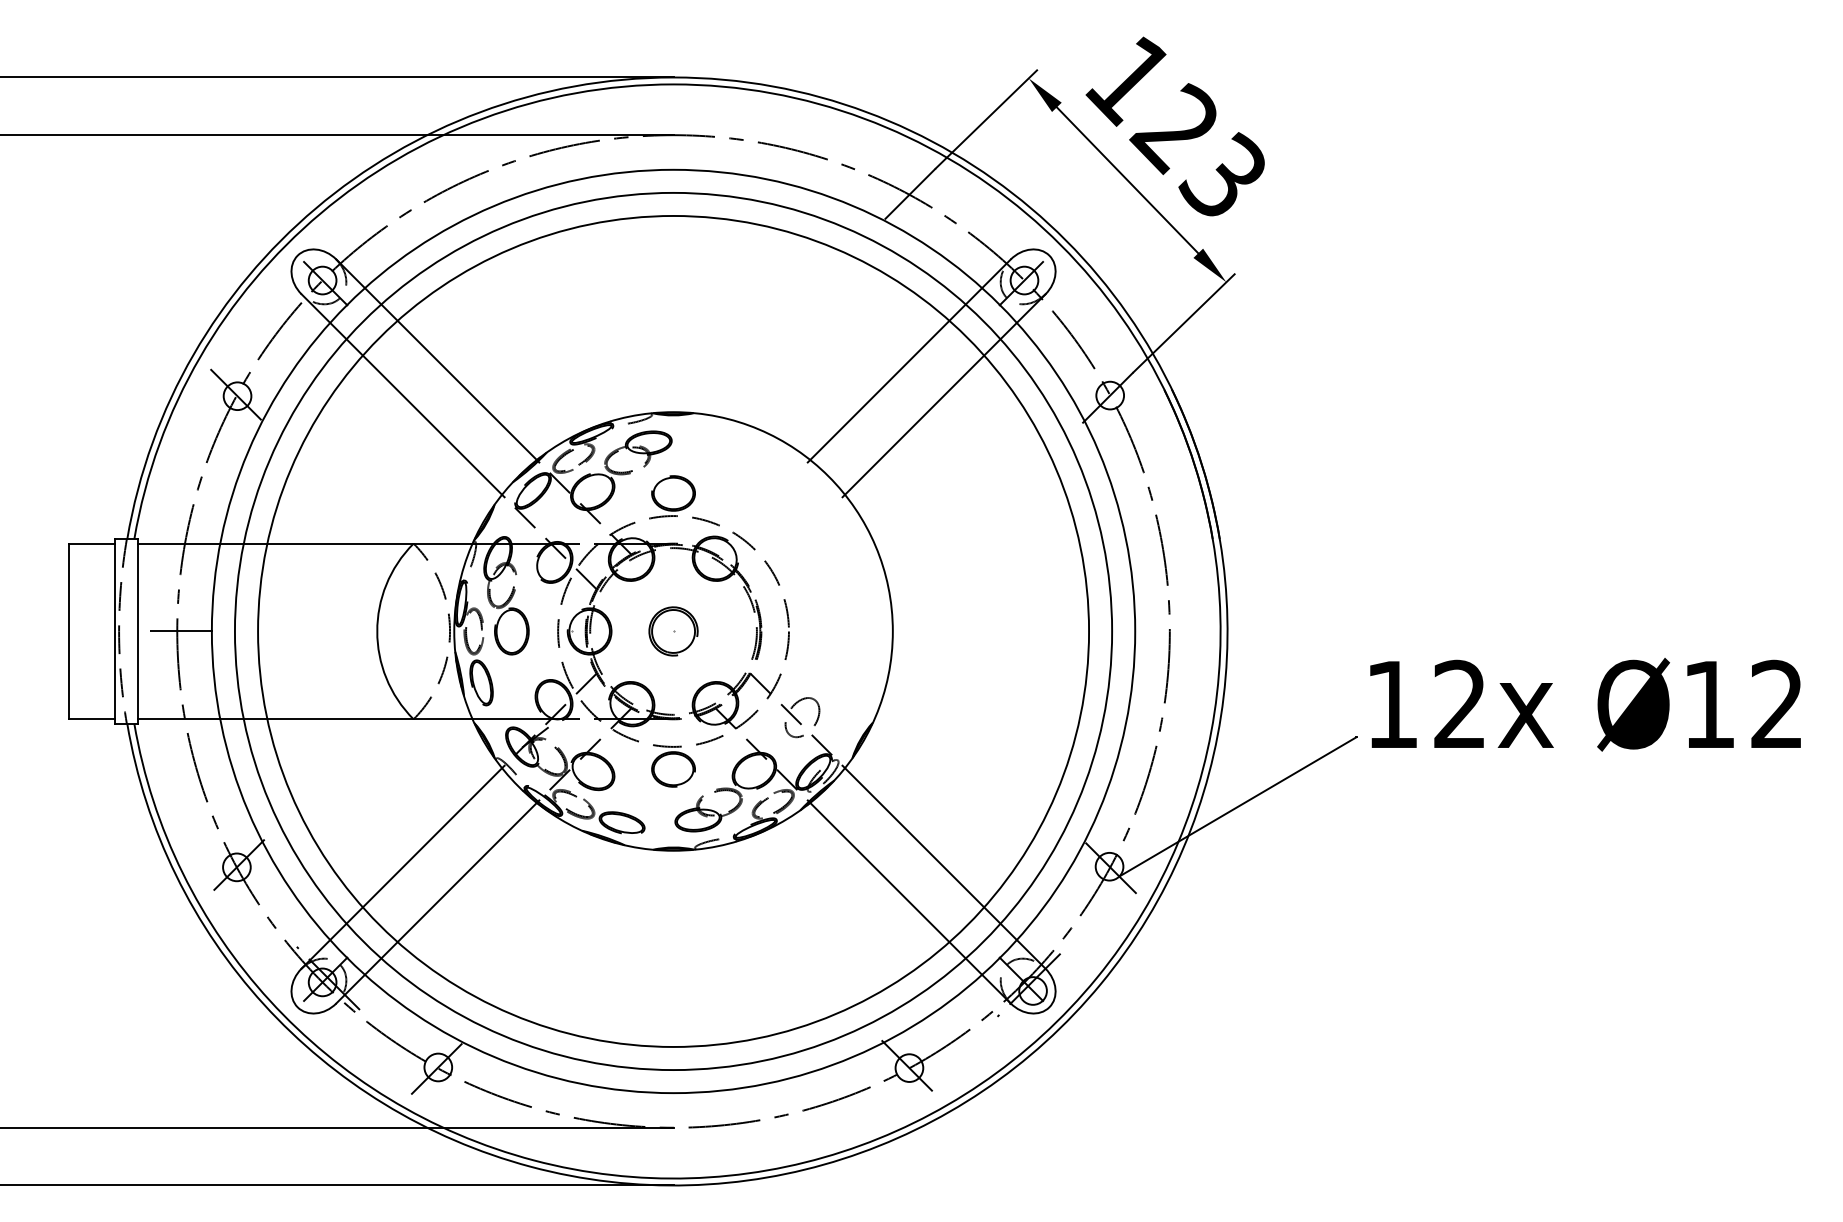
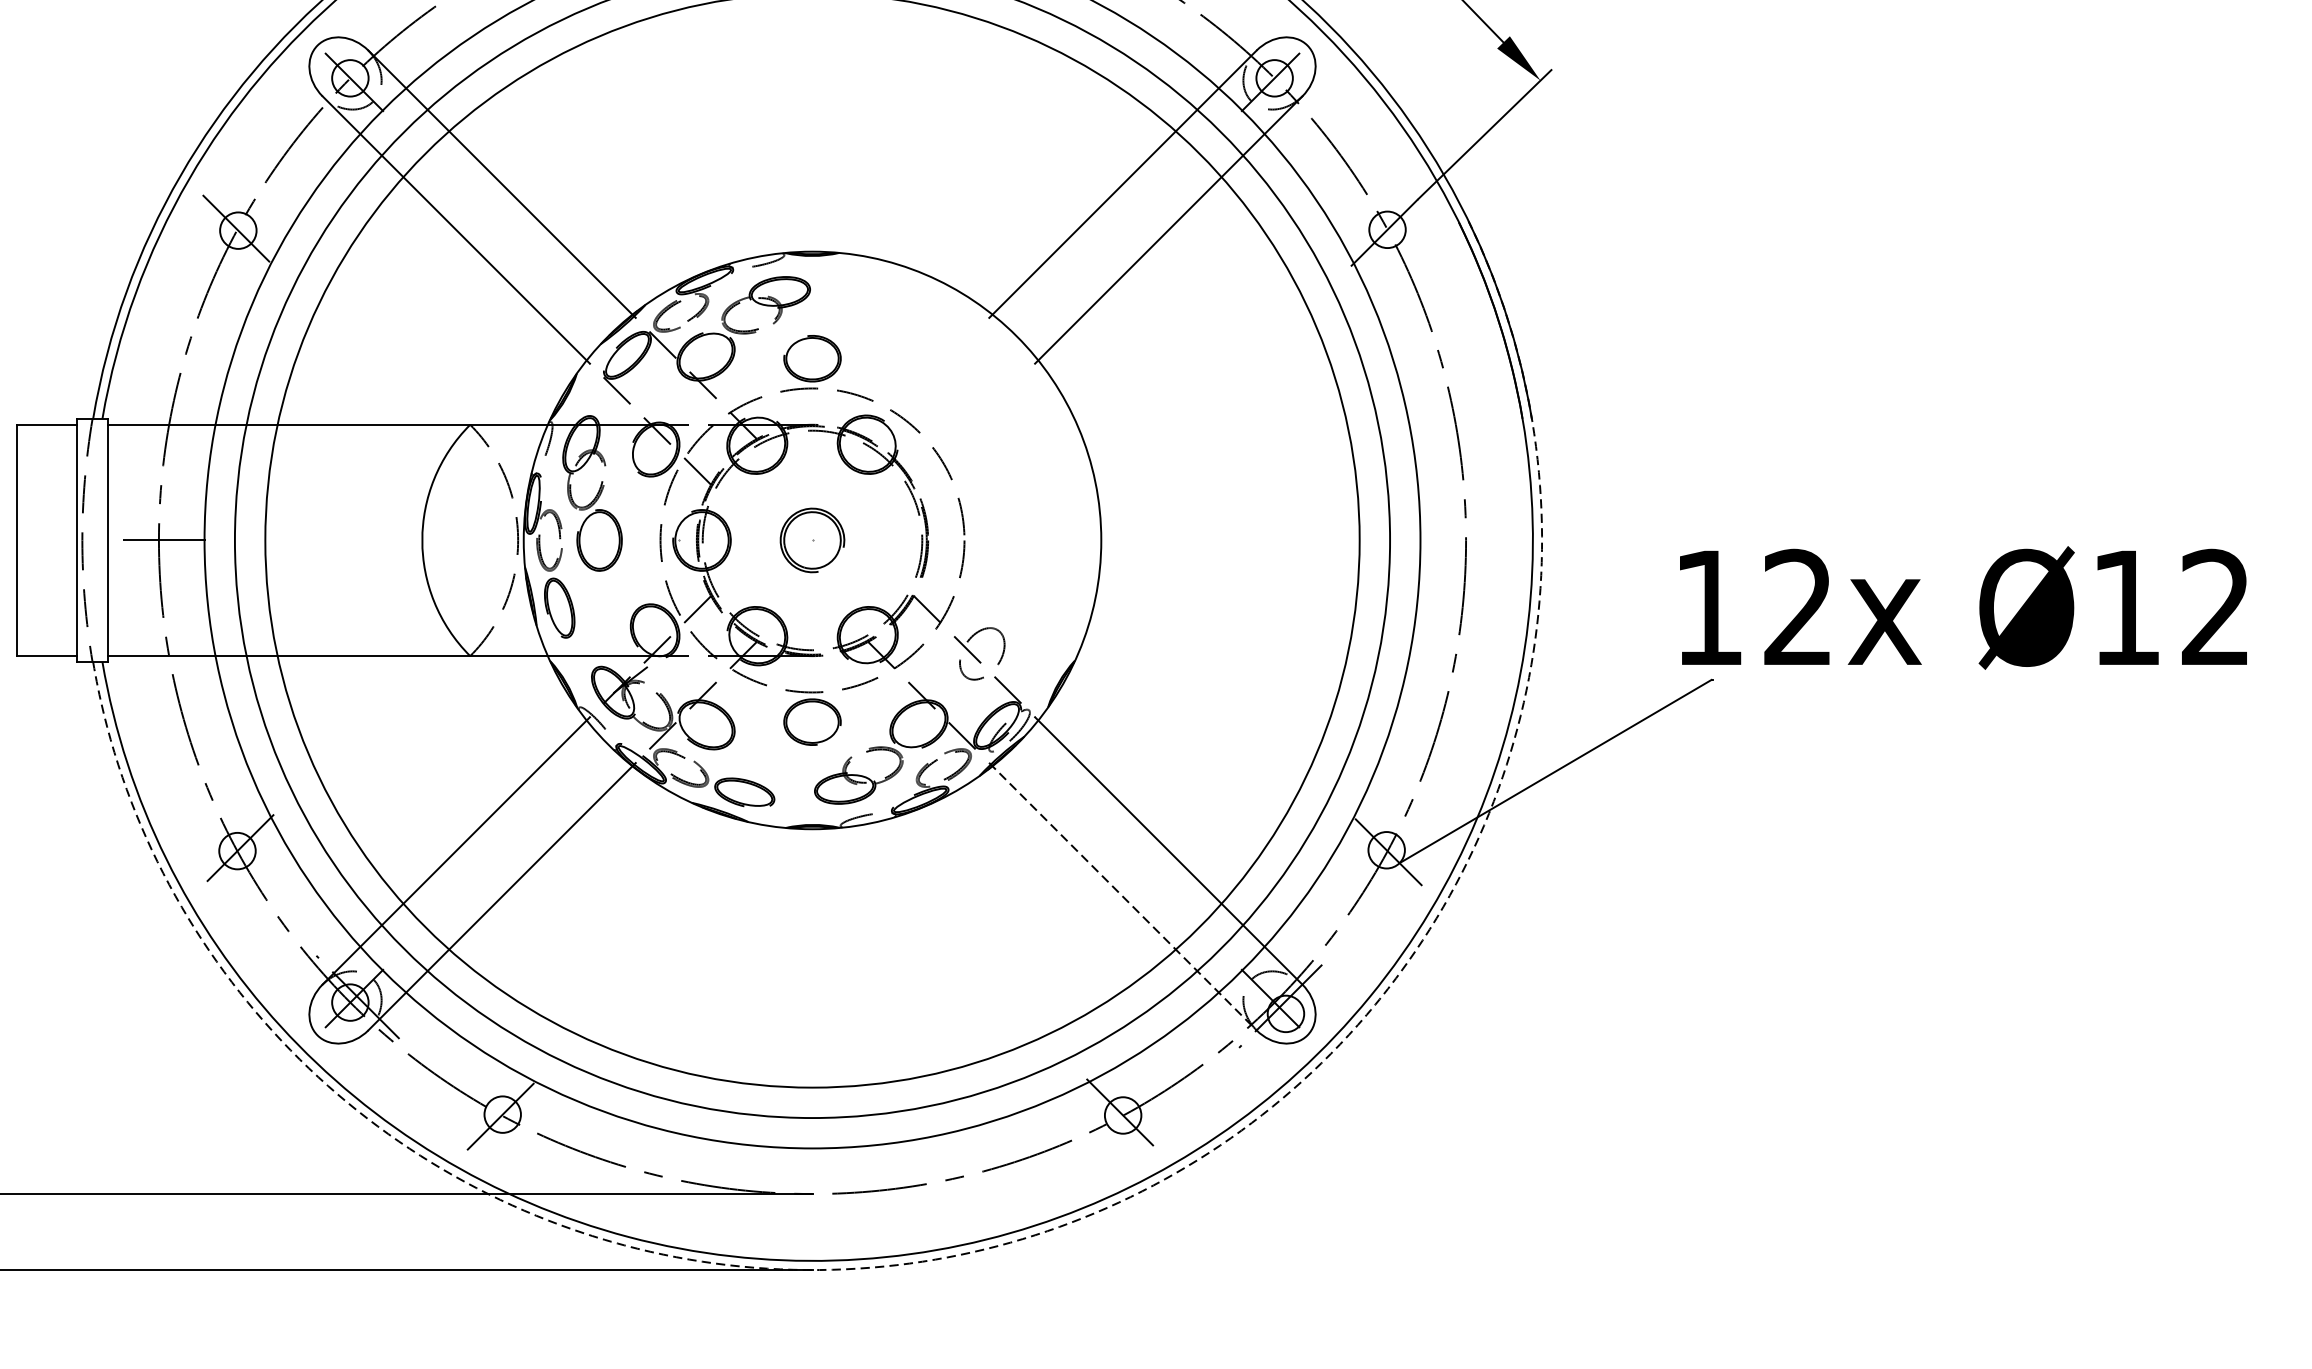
text: (1585, 704) -> (1963, 607), moved
line: (909, 901) -> (1123, 896), solid -> dashed
arc: (842, 1159) -> (1035, 1235), solid -> dashed

